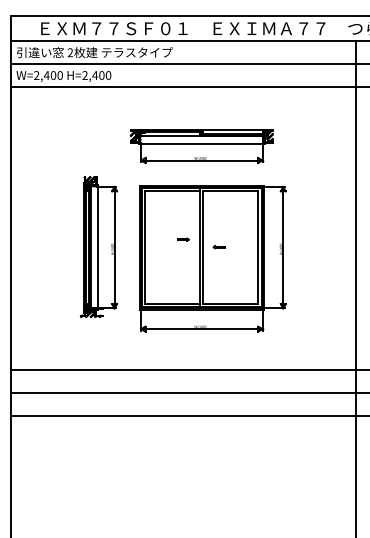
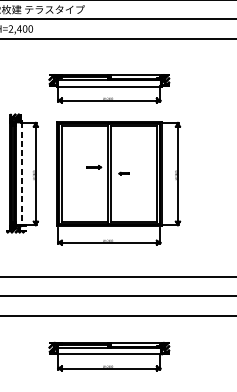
part: (183, 239) -> (93, 167), size x1.6
line: (97, 247) -> (21, 173), solid -> dashed
part: (201, 464) -> (109, 356), added

